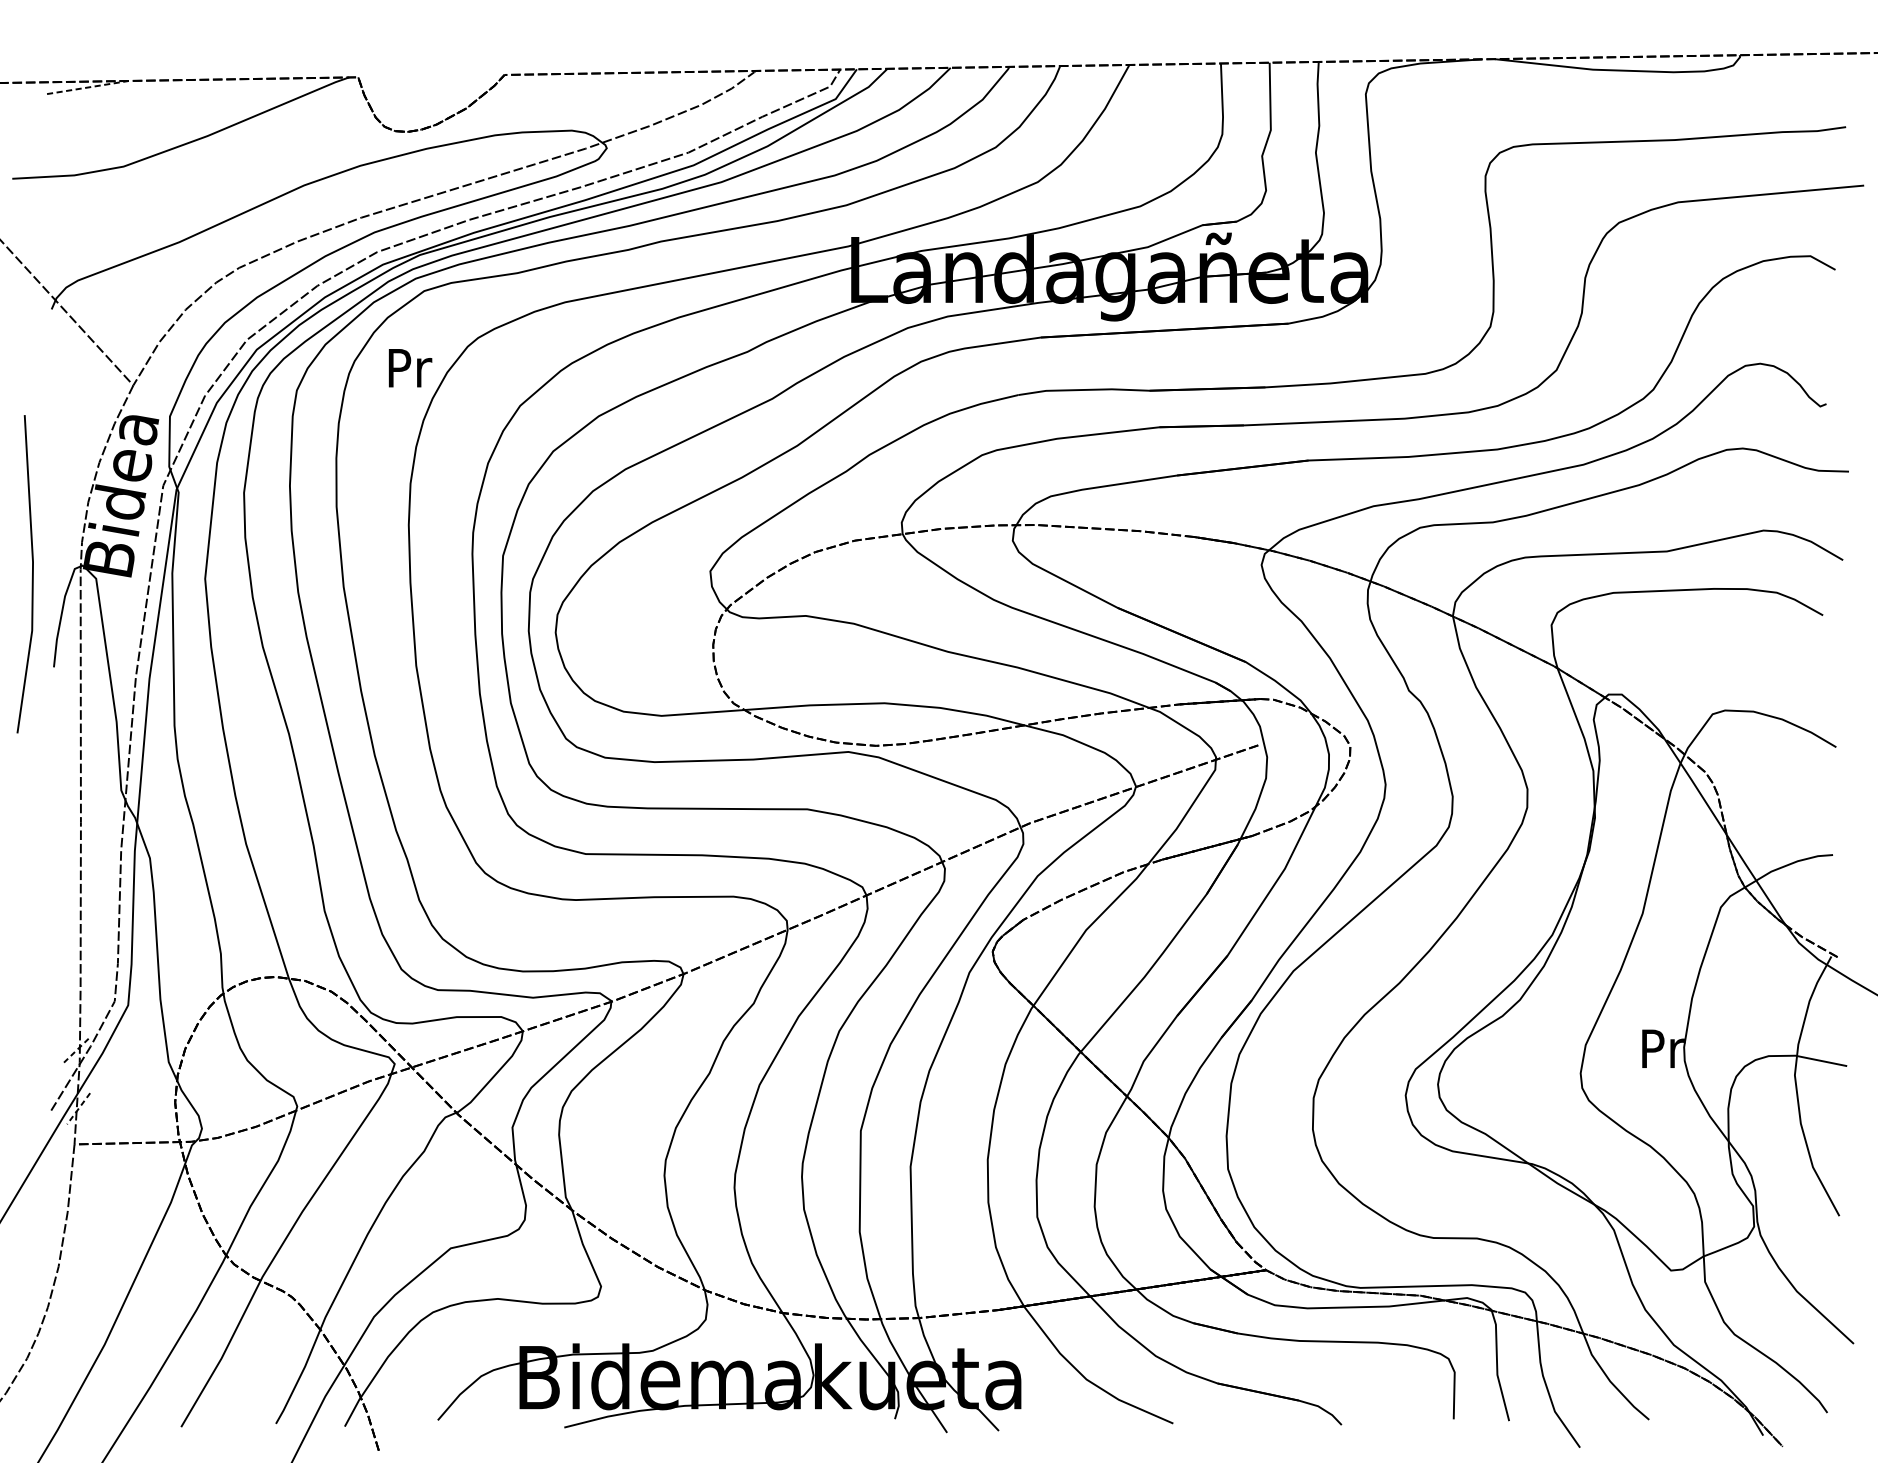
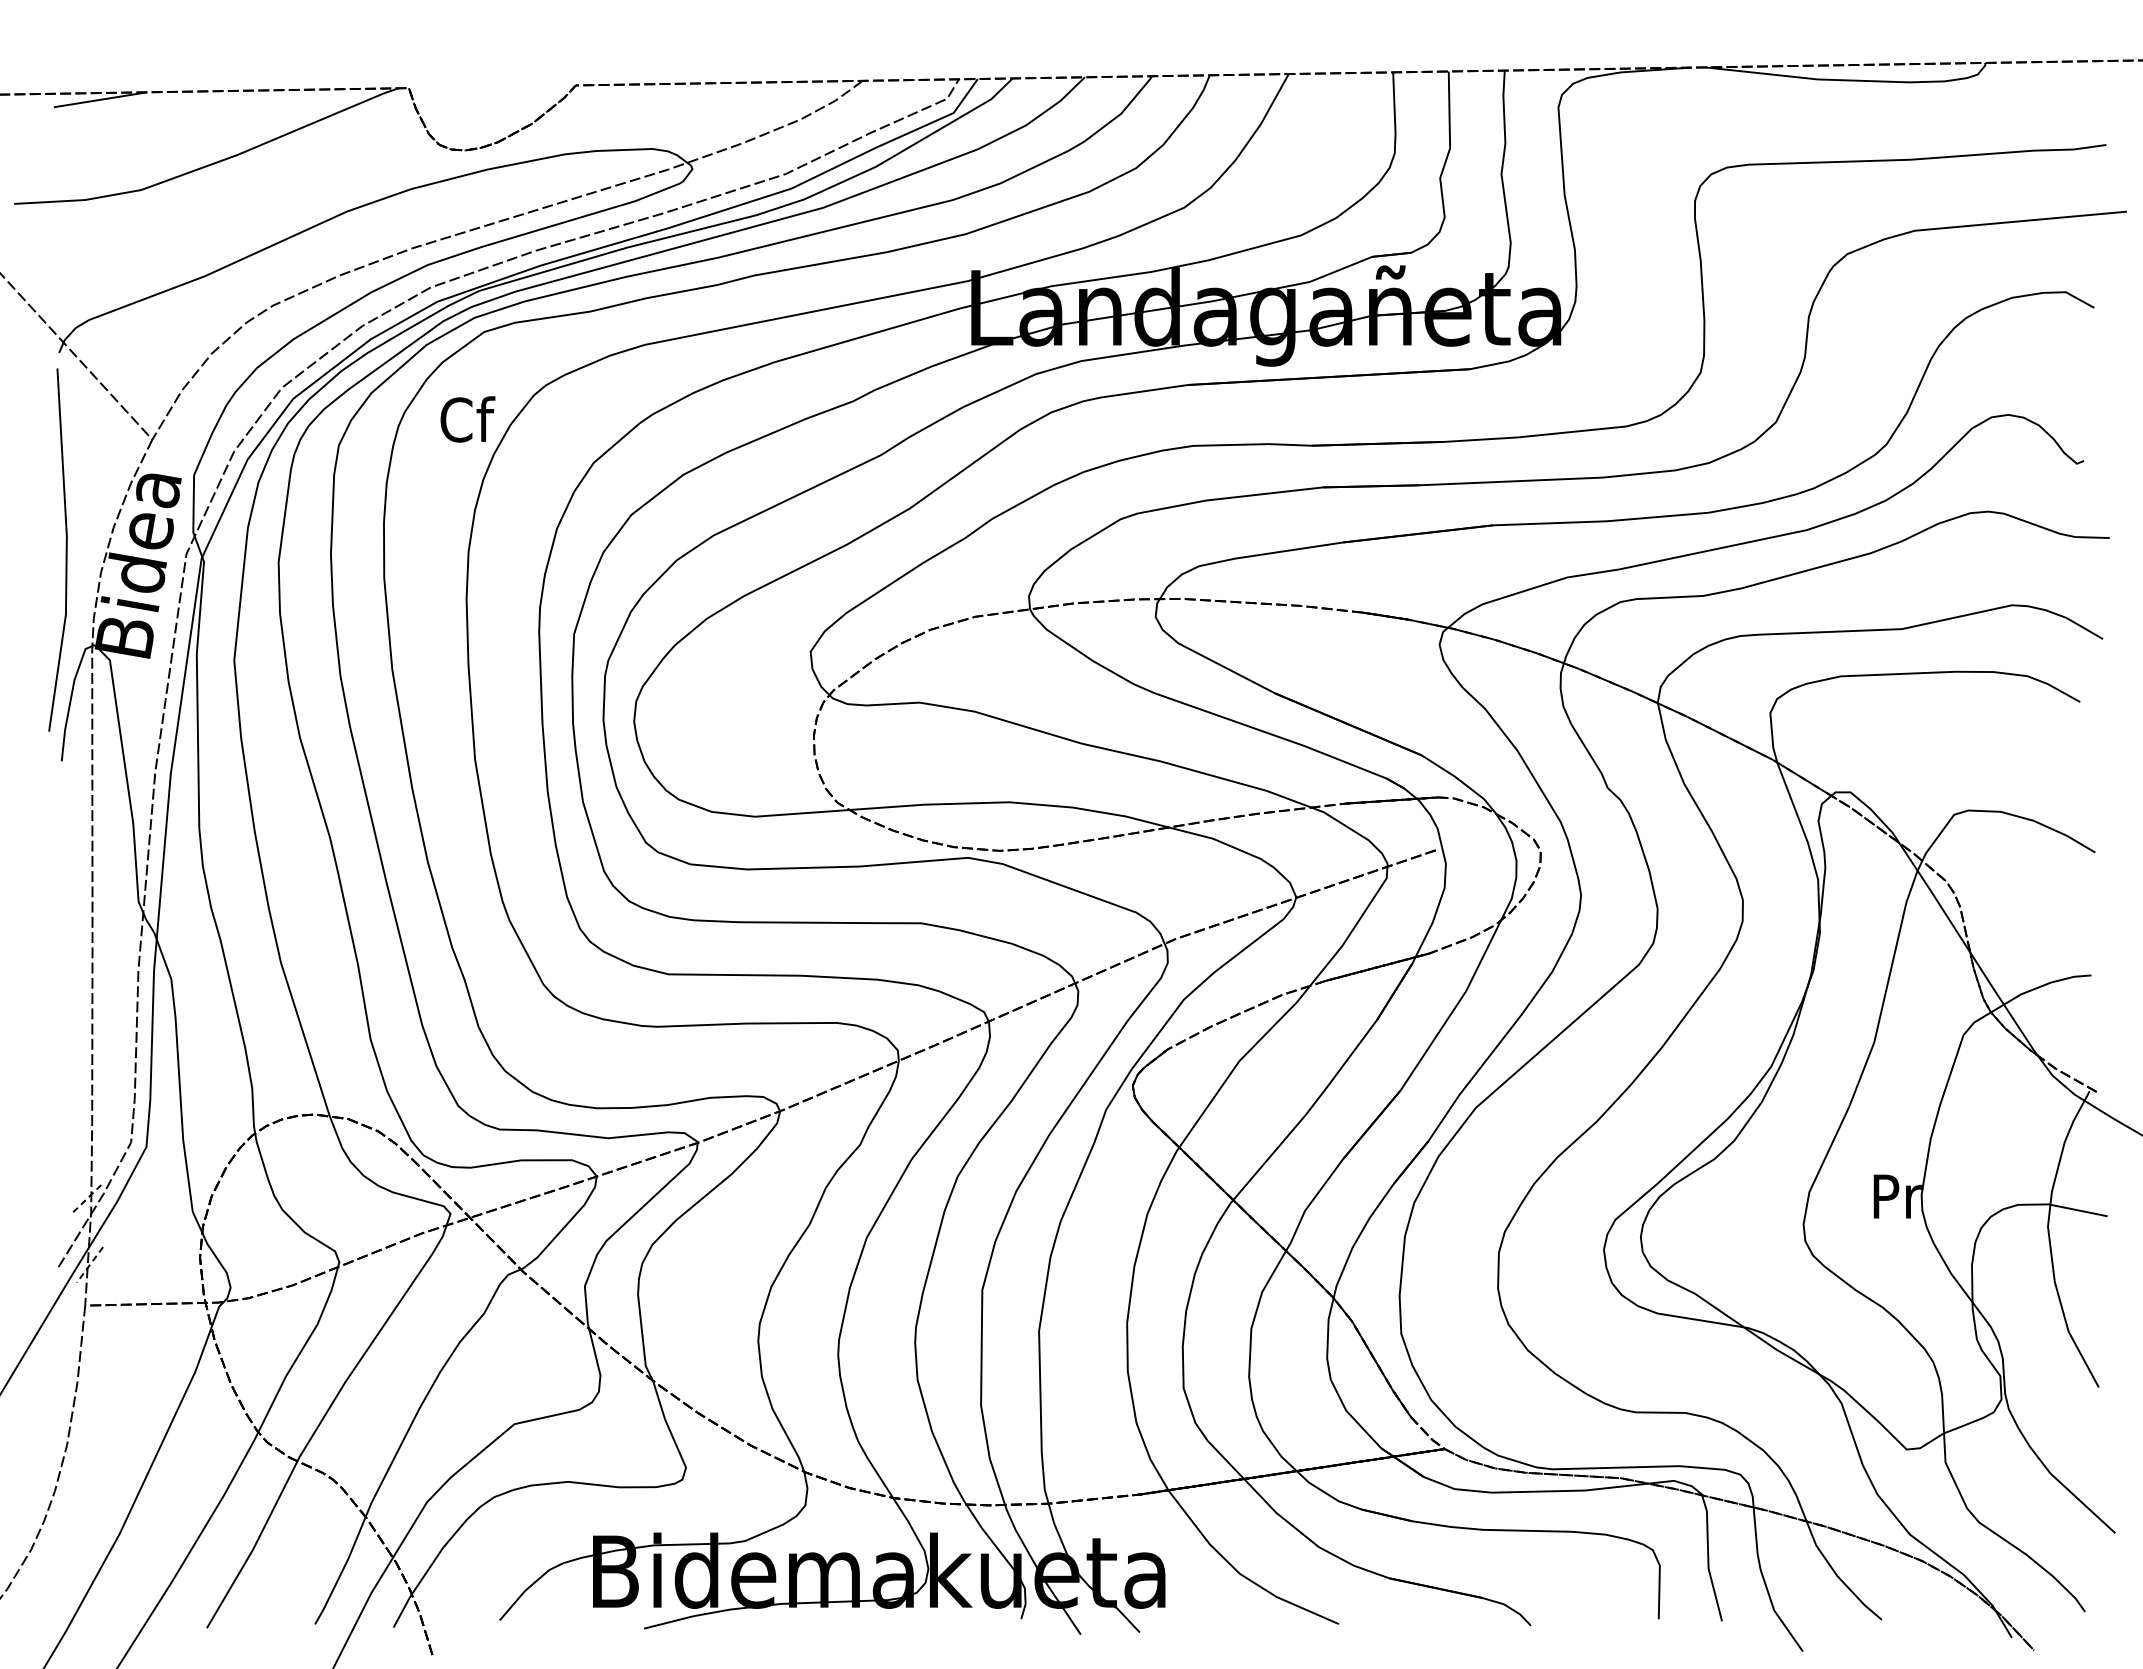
line: (87, 87) -> (100, 99), dashed -> solid
text: (409, 367) -> (467, 419), Pr -> Cf
line: (31, 573) -> (65, 549), moved

